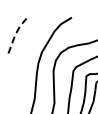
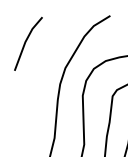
line: (15, 35) -> (25, 42), dashed -> solid

